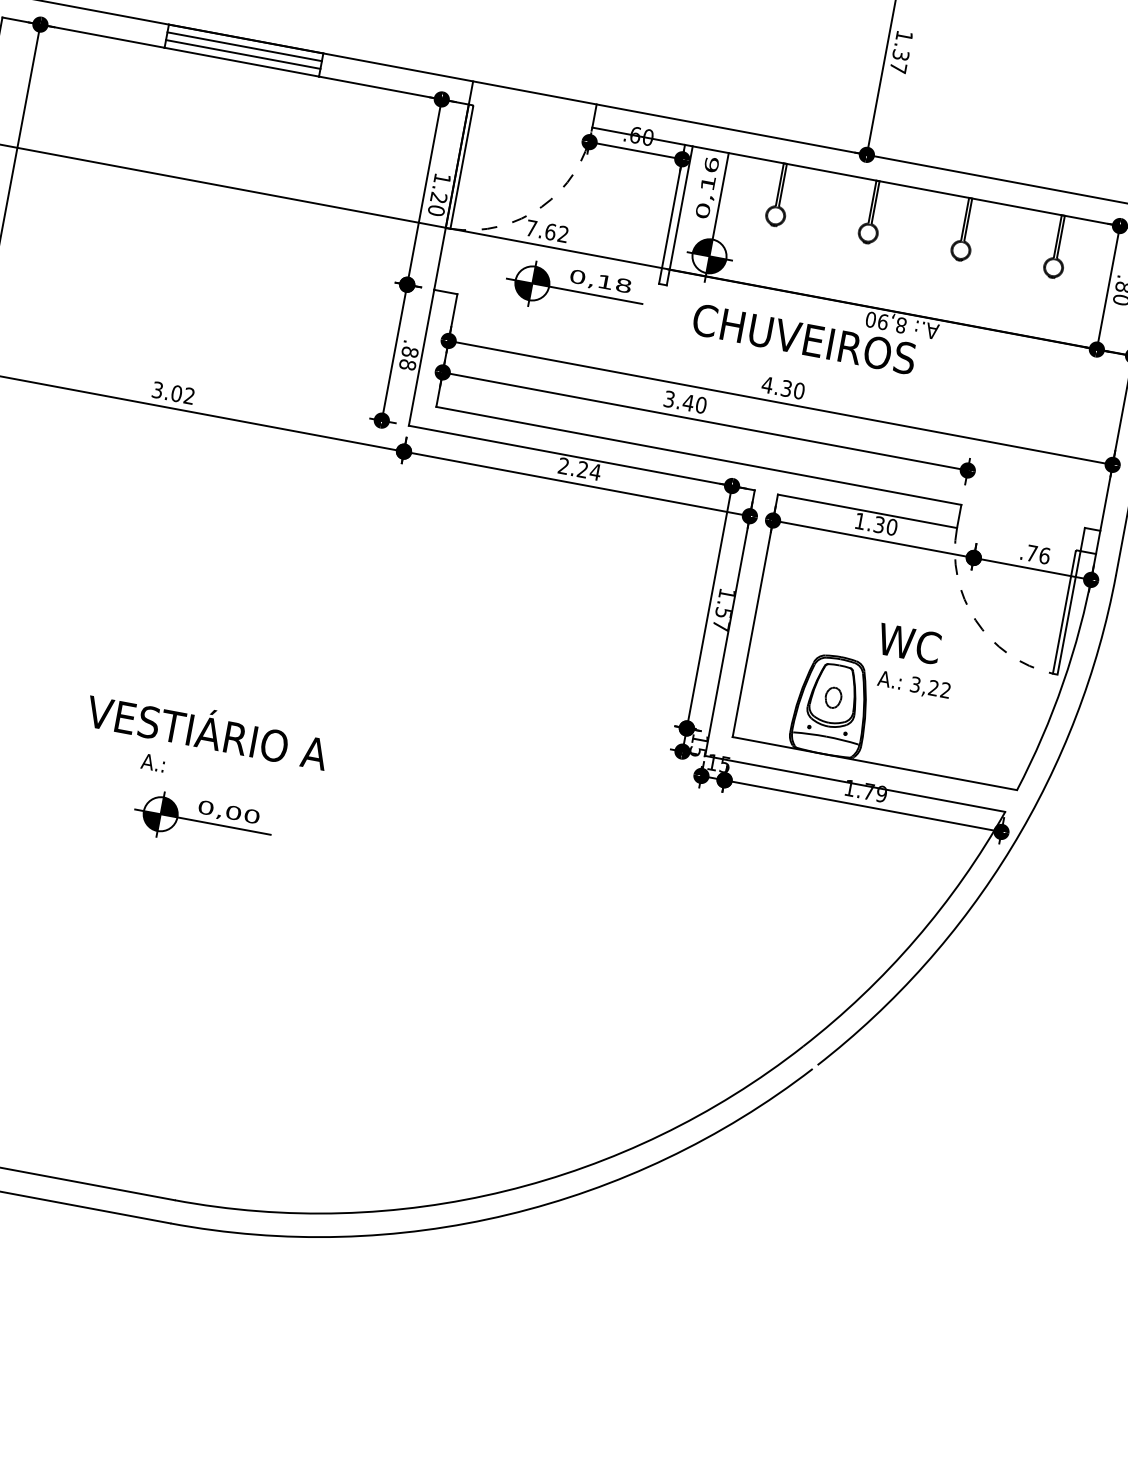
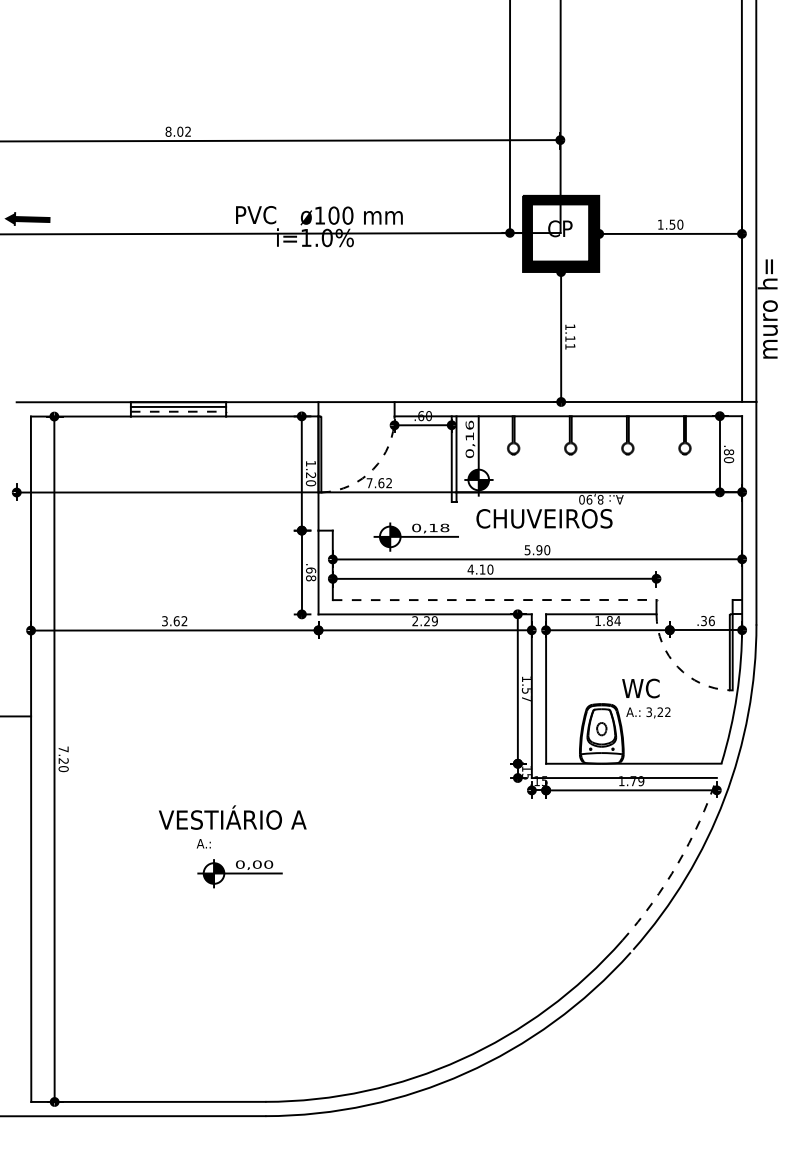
line: (243, 54) -> (178, 411), solid -> dashed
text: (900, 61) -> (570, 342), 1.37 -> 1.11
part: (573, 290) -> (415, 536), moved
text: (410, 352) -> (311, 570), .88 -> .68
text: (776, 387) -> (533, 550), 4.30 -> 5.90
text: (176, 392) -> (176, 620), 3.02 -> 3.62
text: (678, 400) -> (476, 569), 3.40 -> 4.10
line: (698, 456) -> (494, 600), solid -> dashed
text: (594, 472) -> (434, 621), 2.24 -> 2.29
text: (885, 526) -> (613, 621), 1.30 -> 1.84
text: (1031, 552) -> (703, 620), .76 -> .36
arc: (915, 938) -> (677, 863), solid -> dashed

